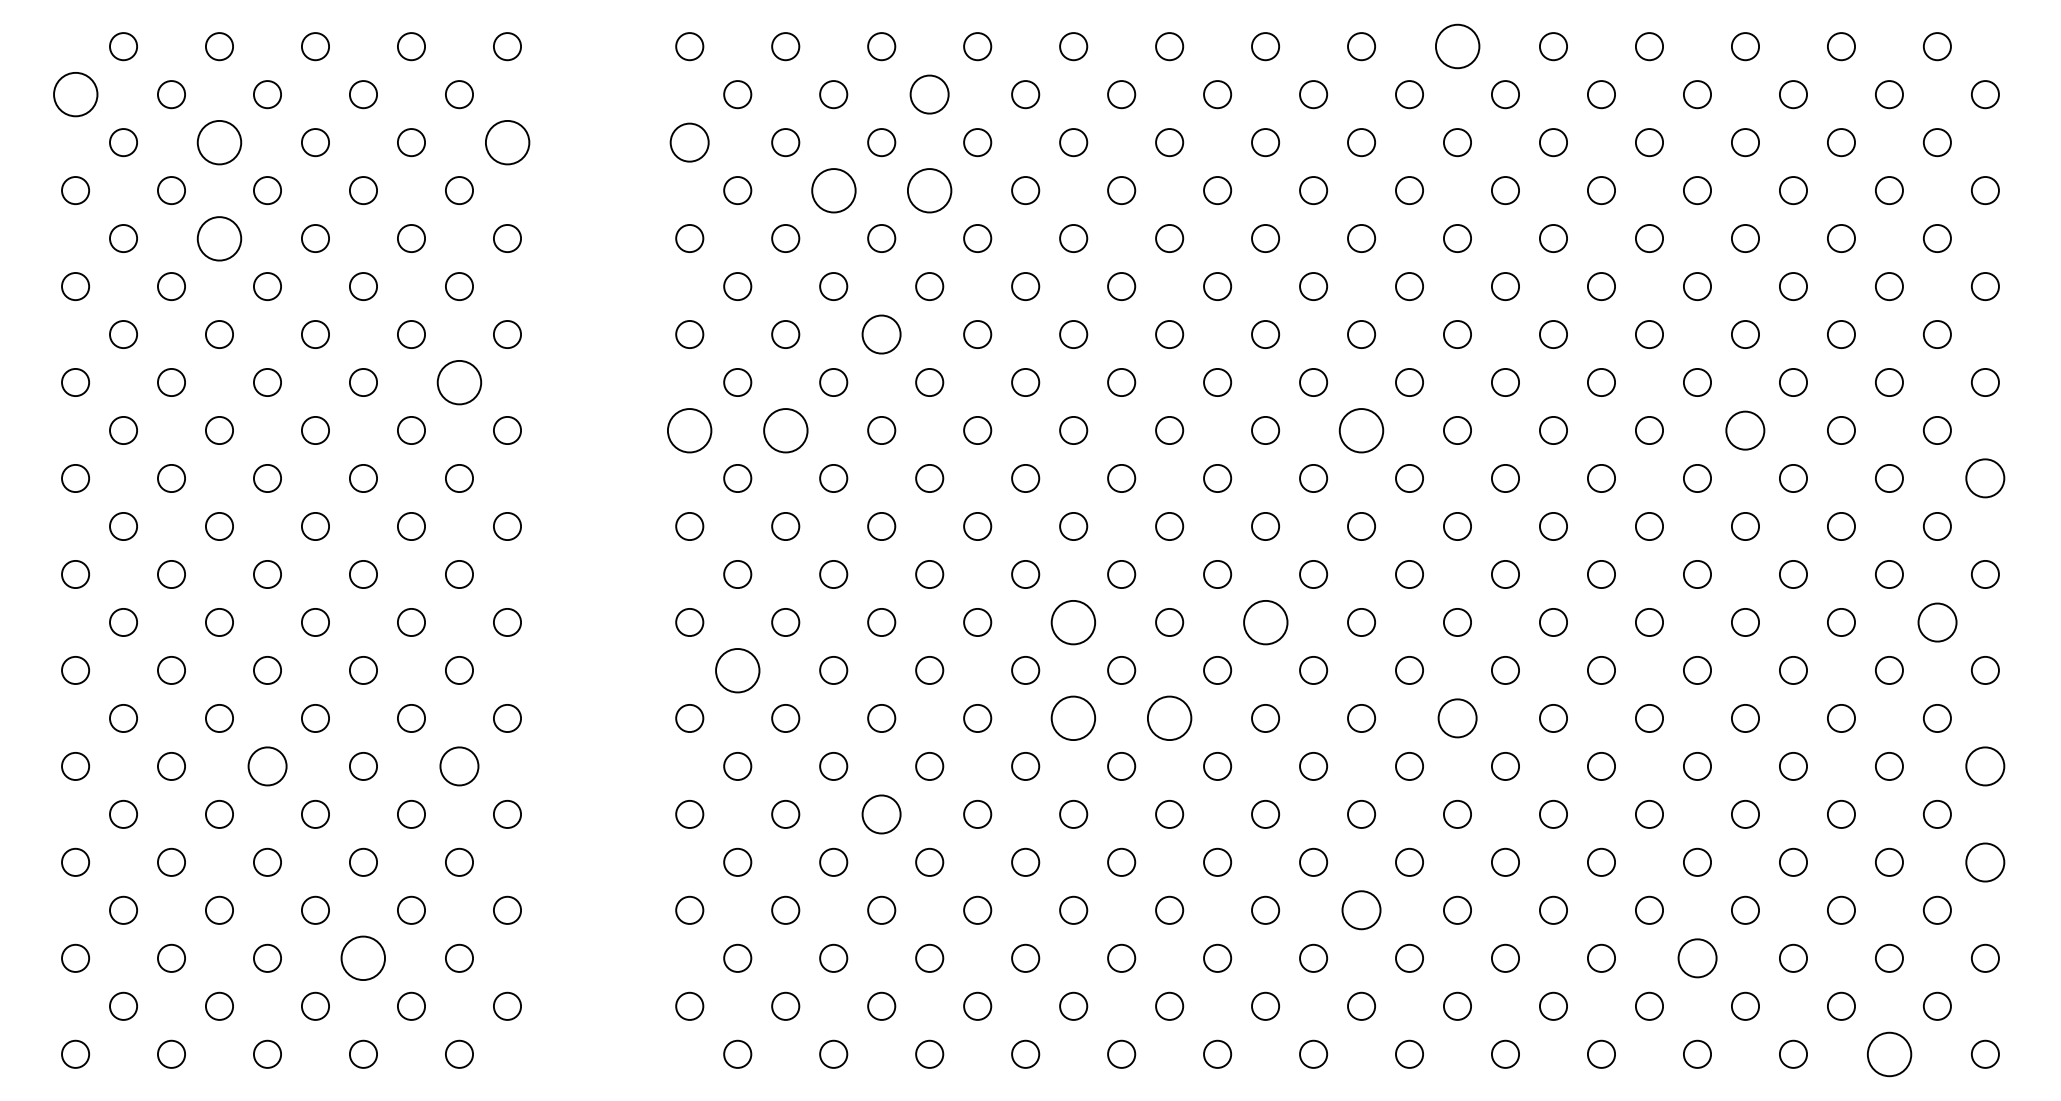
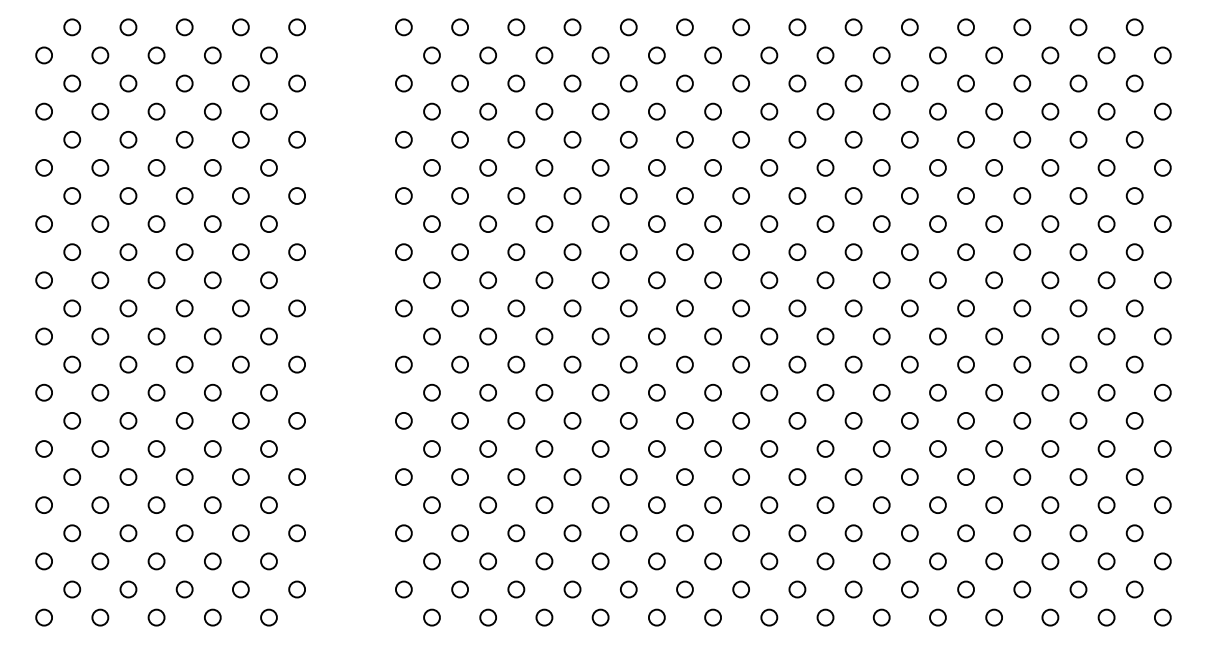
circle: (1457, 46) -> (853, 27), size x0.62
circle: (74, 94) -> (43, 55), size x0.62
circle: (929, 94) -> (544, 55), size x0.71
circle: (219, 142) -> (128, 83), size x0.62
circle: (506, 142) -> (296, 83), size x0.62
circle: (689, 142) -> (403, 83), size x0.71
circle: (832, 190) -> (487, 111), size x0.62
circle: (929, 190) -> (544, 111), size x0.62
circle: (219, 238) -> (128, 139), size x0.62
circle: (881, 333) -> (516, 195), size x0.71
circle: (458, 381) -> (268, 223), size x0.62
circle: (689, 429) -> (403, 251), size x0.62
circle: (784, 429) -> (459, 251), size x0.62
circle: (1361, 429) -> (797, 251), size x0.62
circle: (1745, 429) -> (1022, 251), size x0.71
circle: (1984, 478) -> (1162, 280), size x0.71
circle: (1073, 622) -> (628, 364), size x0.62
circle: (1264, 622) -> (740, 364), size x0.62
circle: (1937, 622) -> (1134, 364), size x0.71
circle: (736, 670) -> (431, 392), size x0.62
circle: (1073, 717) -> (628, 420), size x0.62
circle: (1168, 717) -> (684, 420), size x0.62
circle: (1457, 717) -> (853, 420), size x0.71
circle: (267, 765) -> (156, 448), size x0.71
circle: (458, 765) -> (268, 448), size x0.71
circle: (1984, 765) -> (1162, 448), size x0.71
circle: (881, 813) -> (516, 476), size x0.71
circle: (1984, 861) -> (1162, 504), size x0.71
circle: (1361, 910) -> (797, 533), size x0.71
circle: (362, 958) -> (212, 561), size x0.62
circle: (1696, 958) -> (993, 561), size x0.71
circle: (1889, 1054) -> (1106, 617), size x0.62

